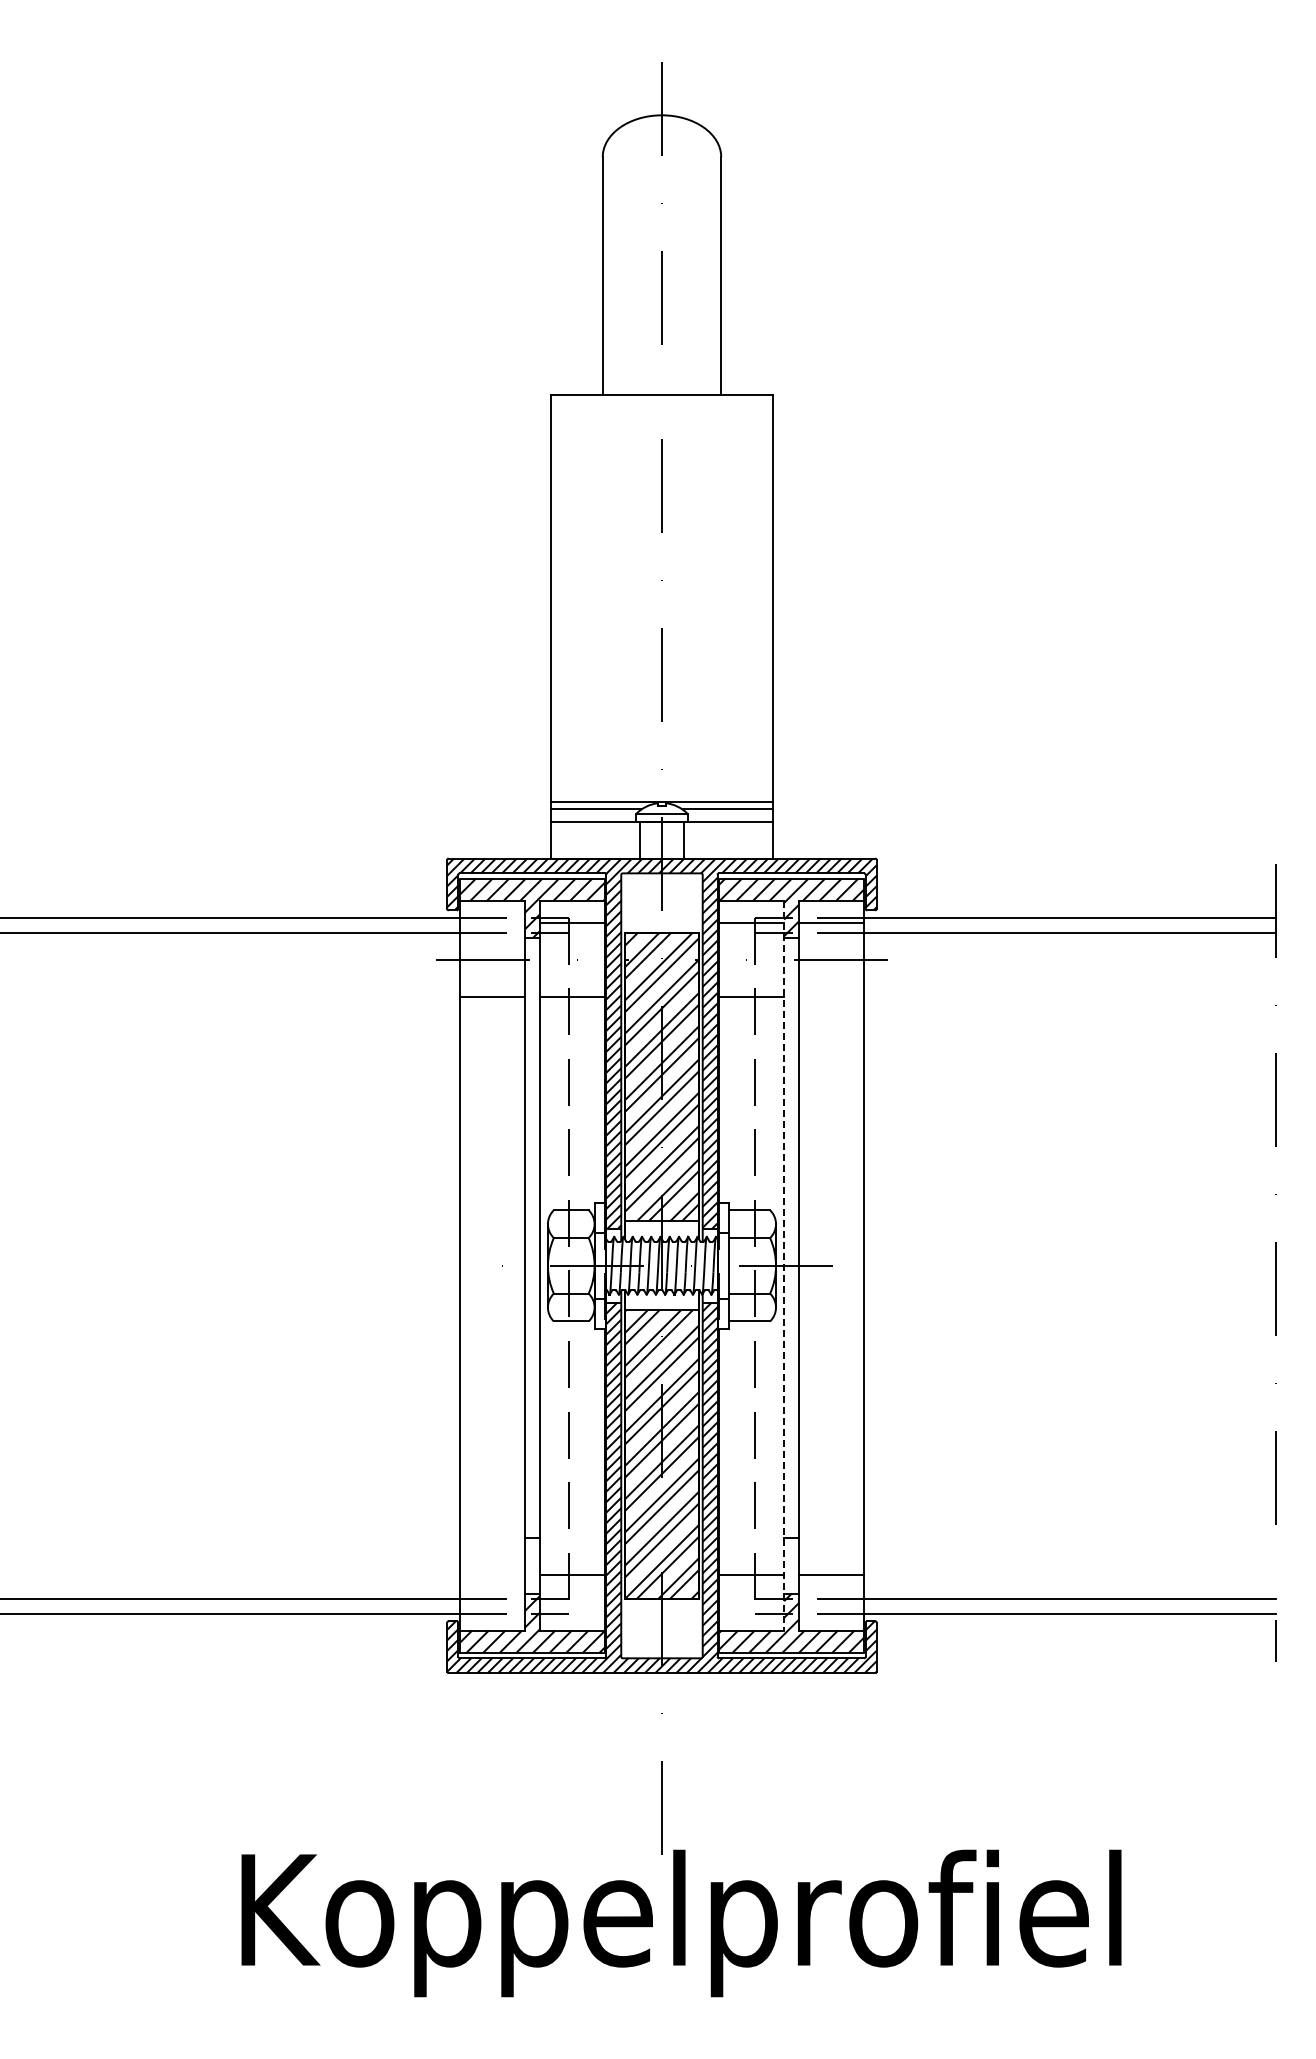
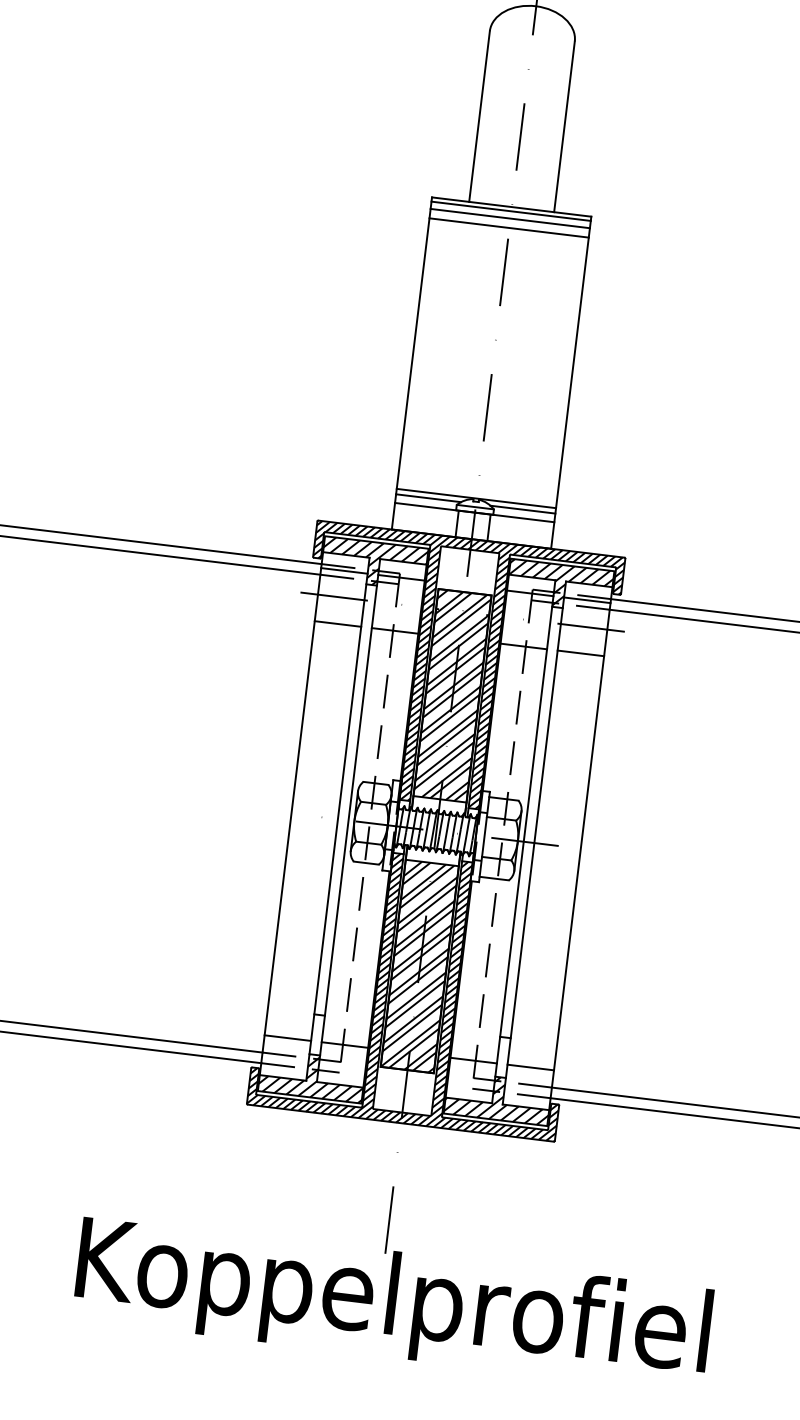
line: (661, 401) -> (510, 211), added
line: (661, 411) -> (509, 218), added
line: (661, 424) -> (508, 227), added
line: (492, 923) -> (344, 571), added
line: (830, 997) -> (580, 653), added
line: (784, 1265) -> (524, 841), dashed -> solid
line: (492, 1575) -> (287, 1038), added

